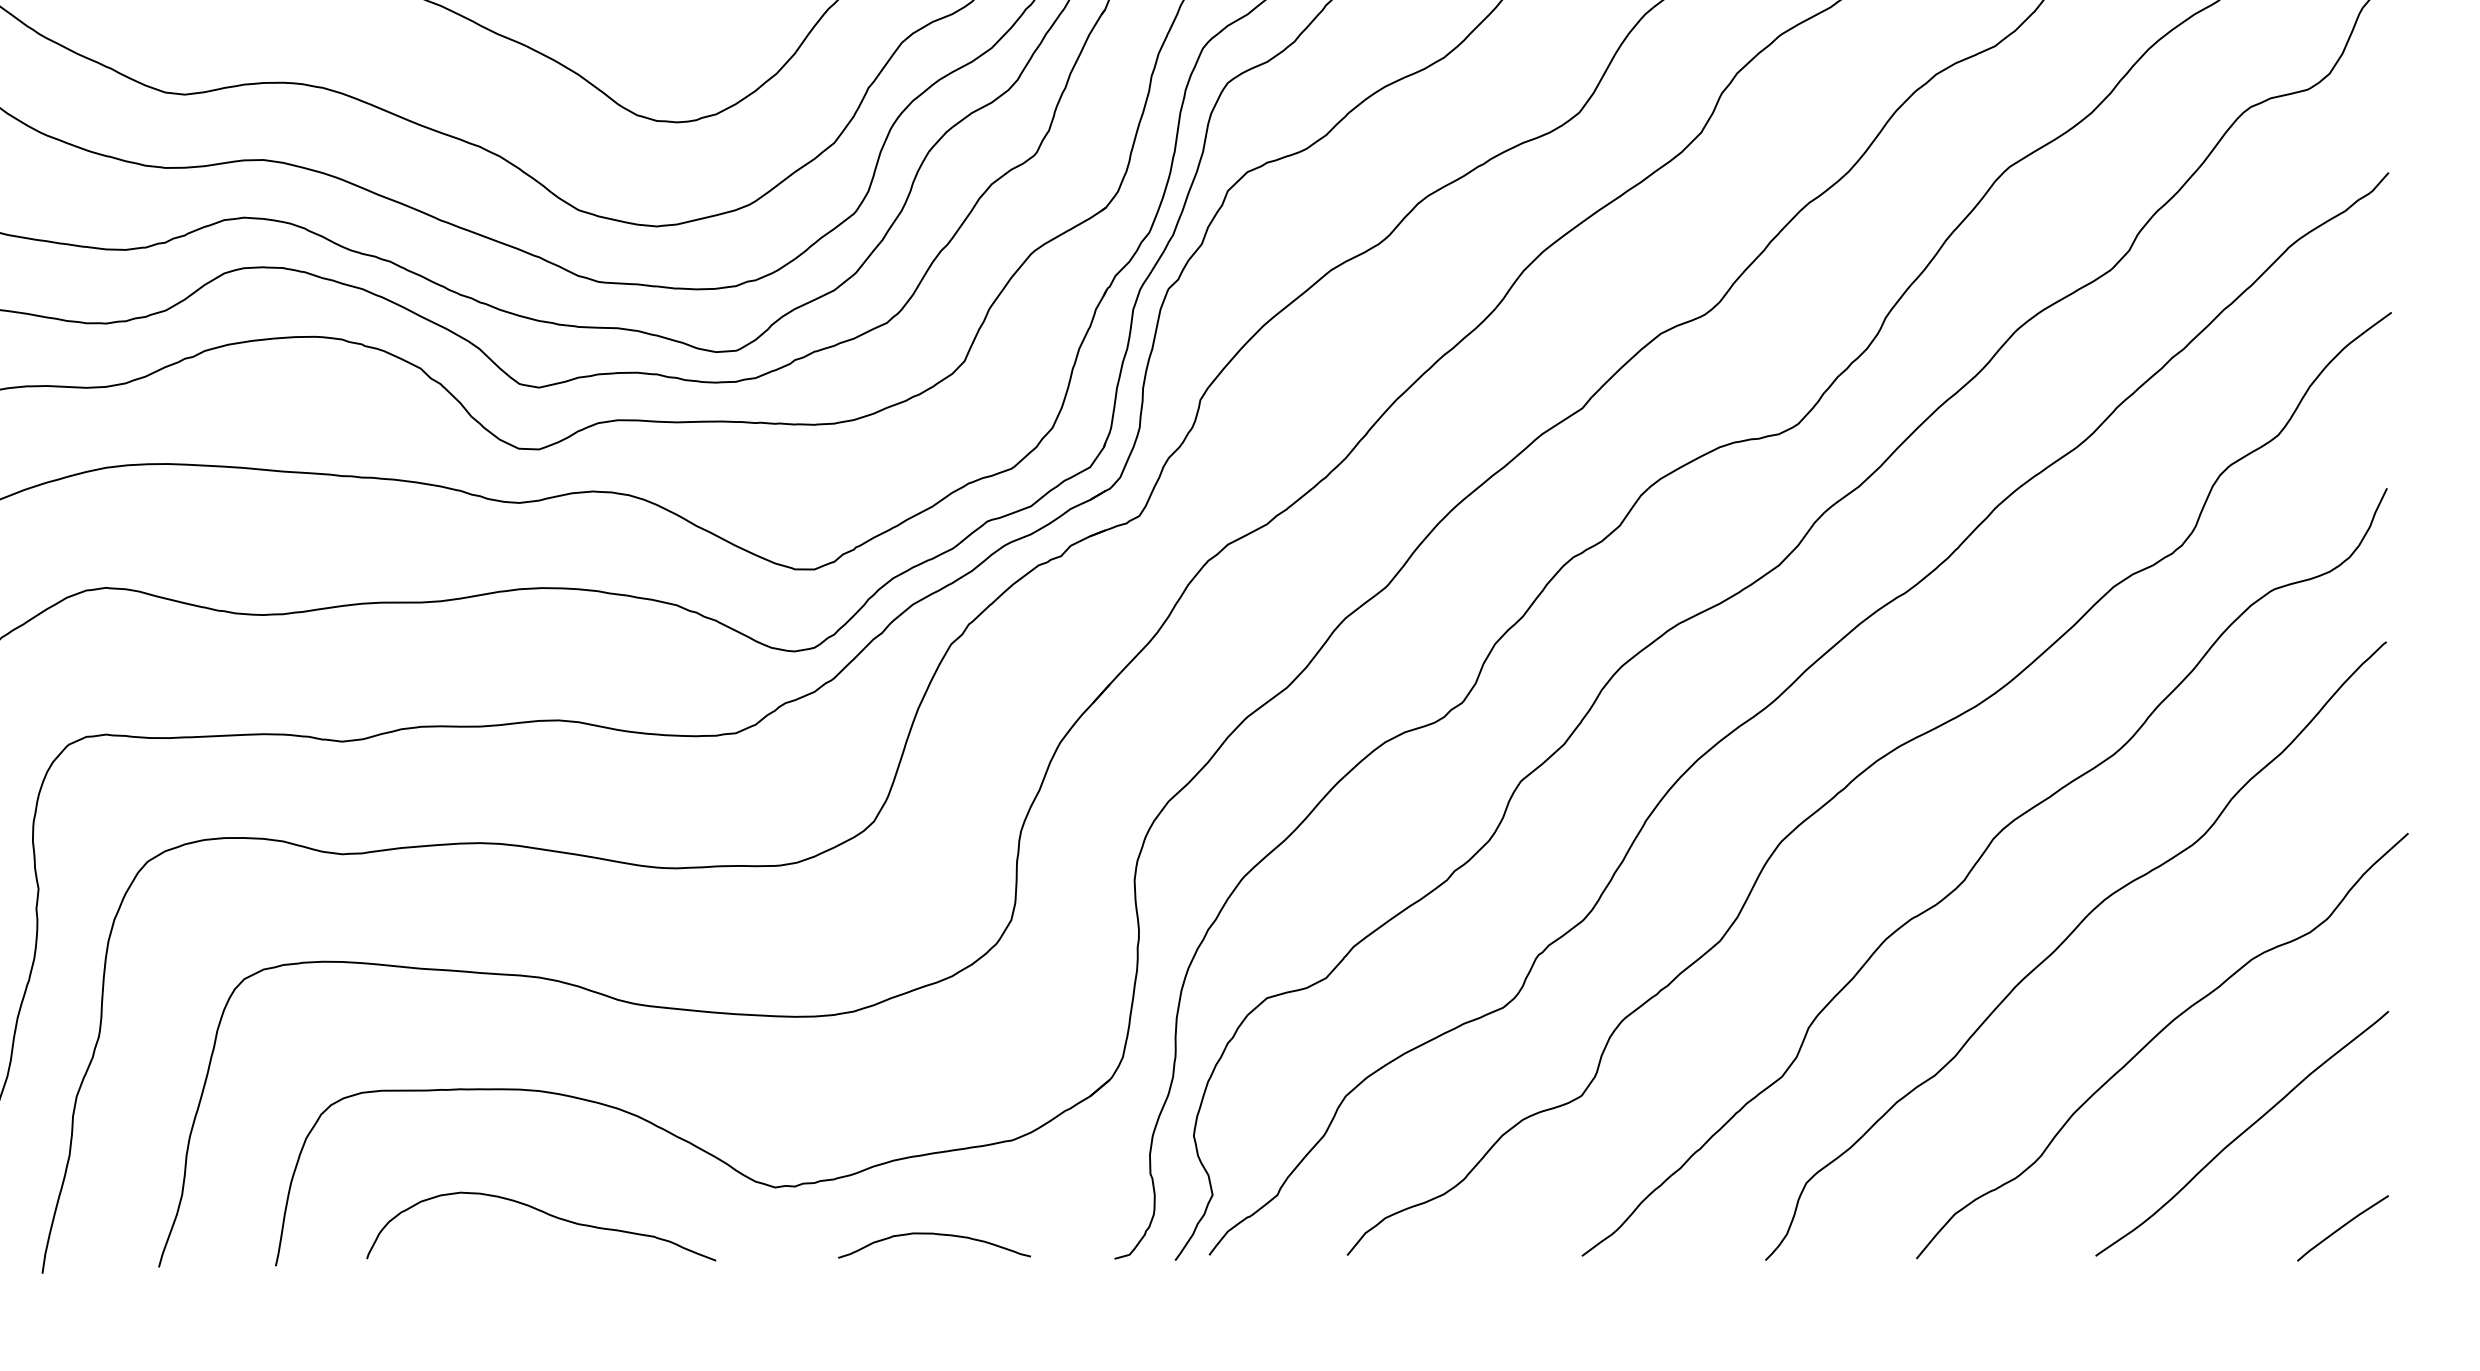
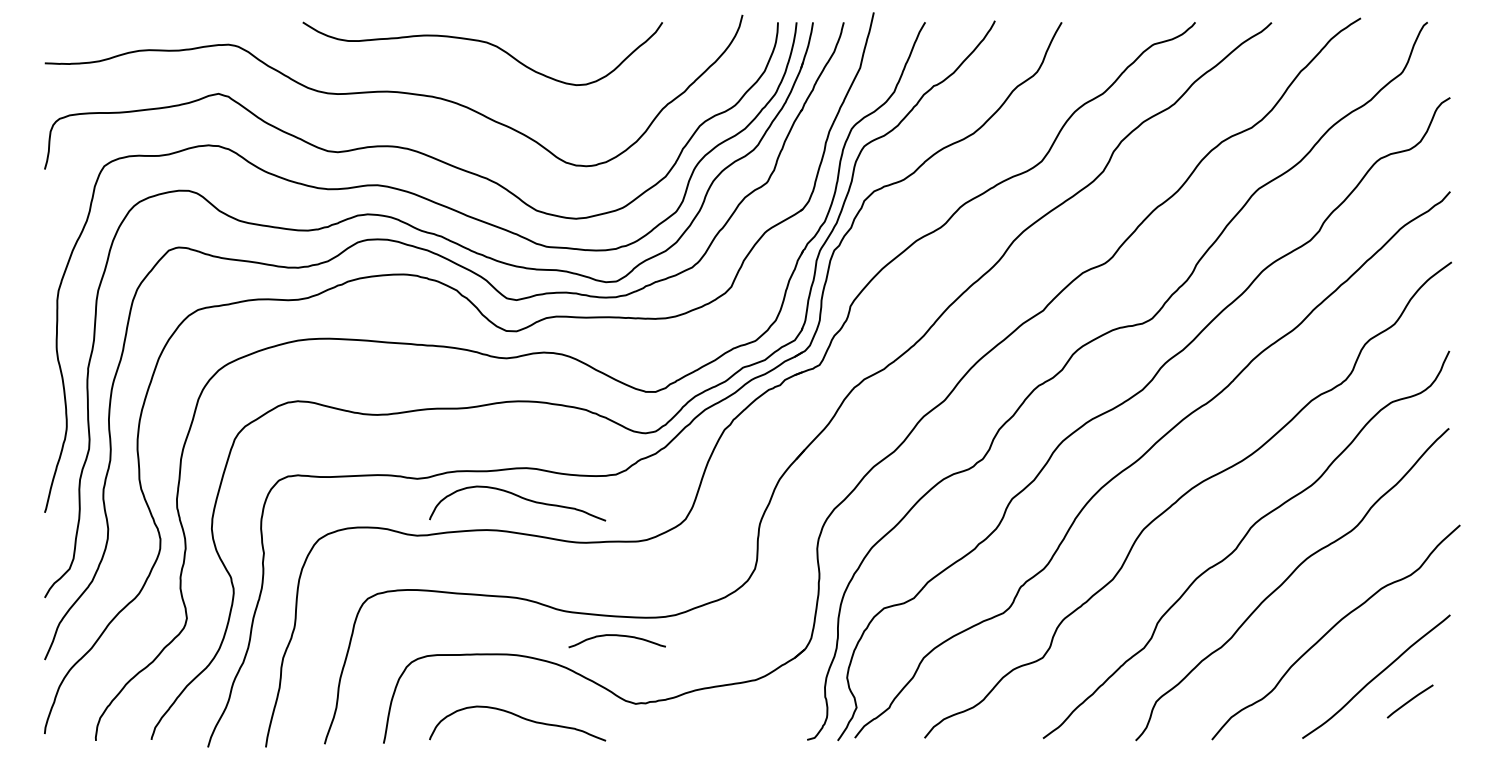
curve: (546, 780) -> (520, 498), added
line: (2341, 1228) -> (1409, 701), moved
curve: (933, 1236) -> (616, 636), moved

